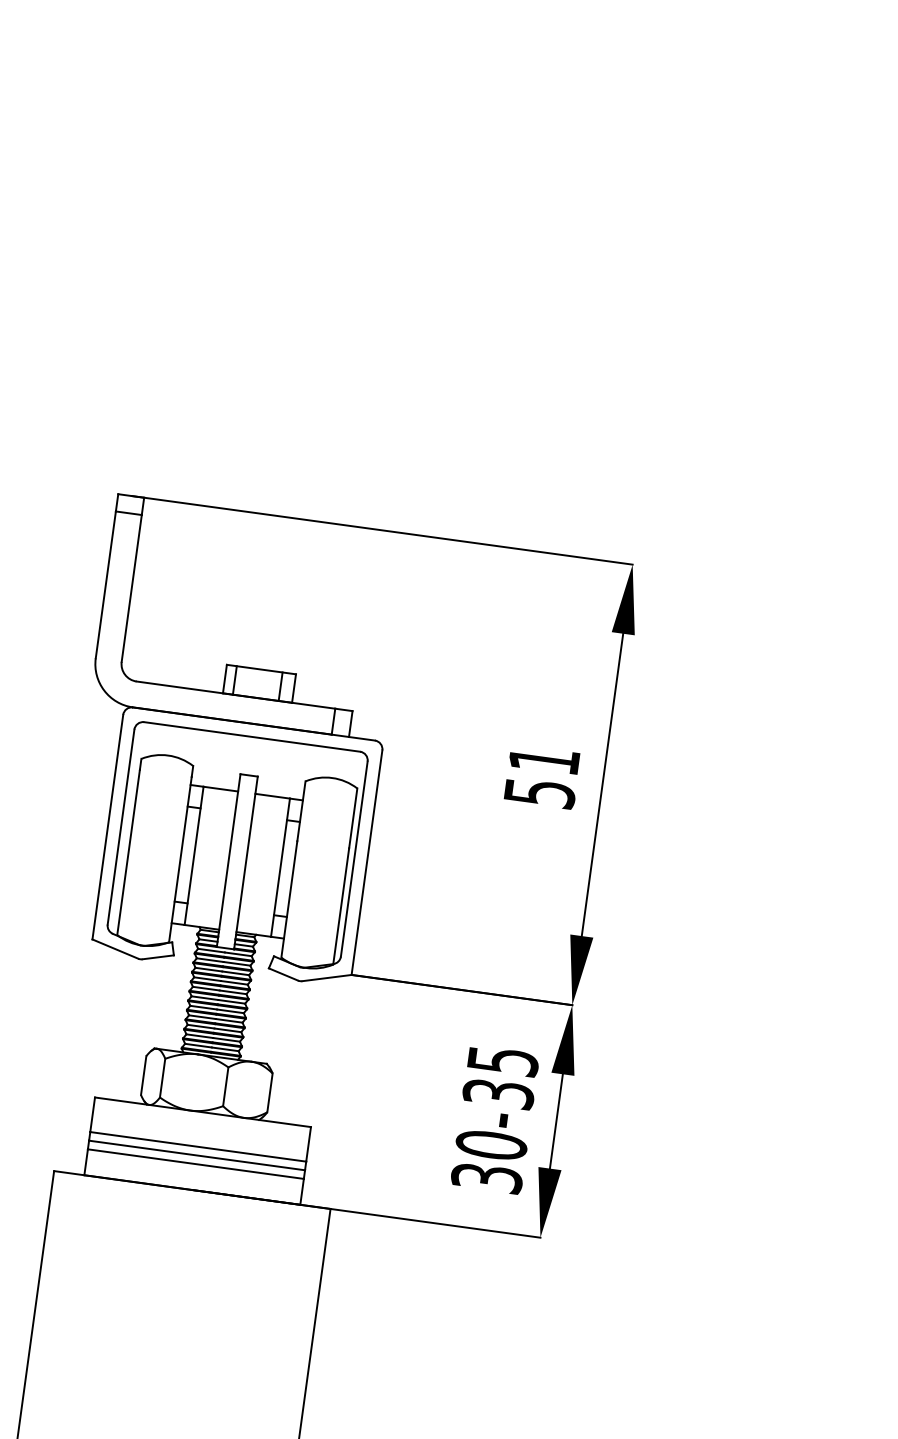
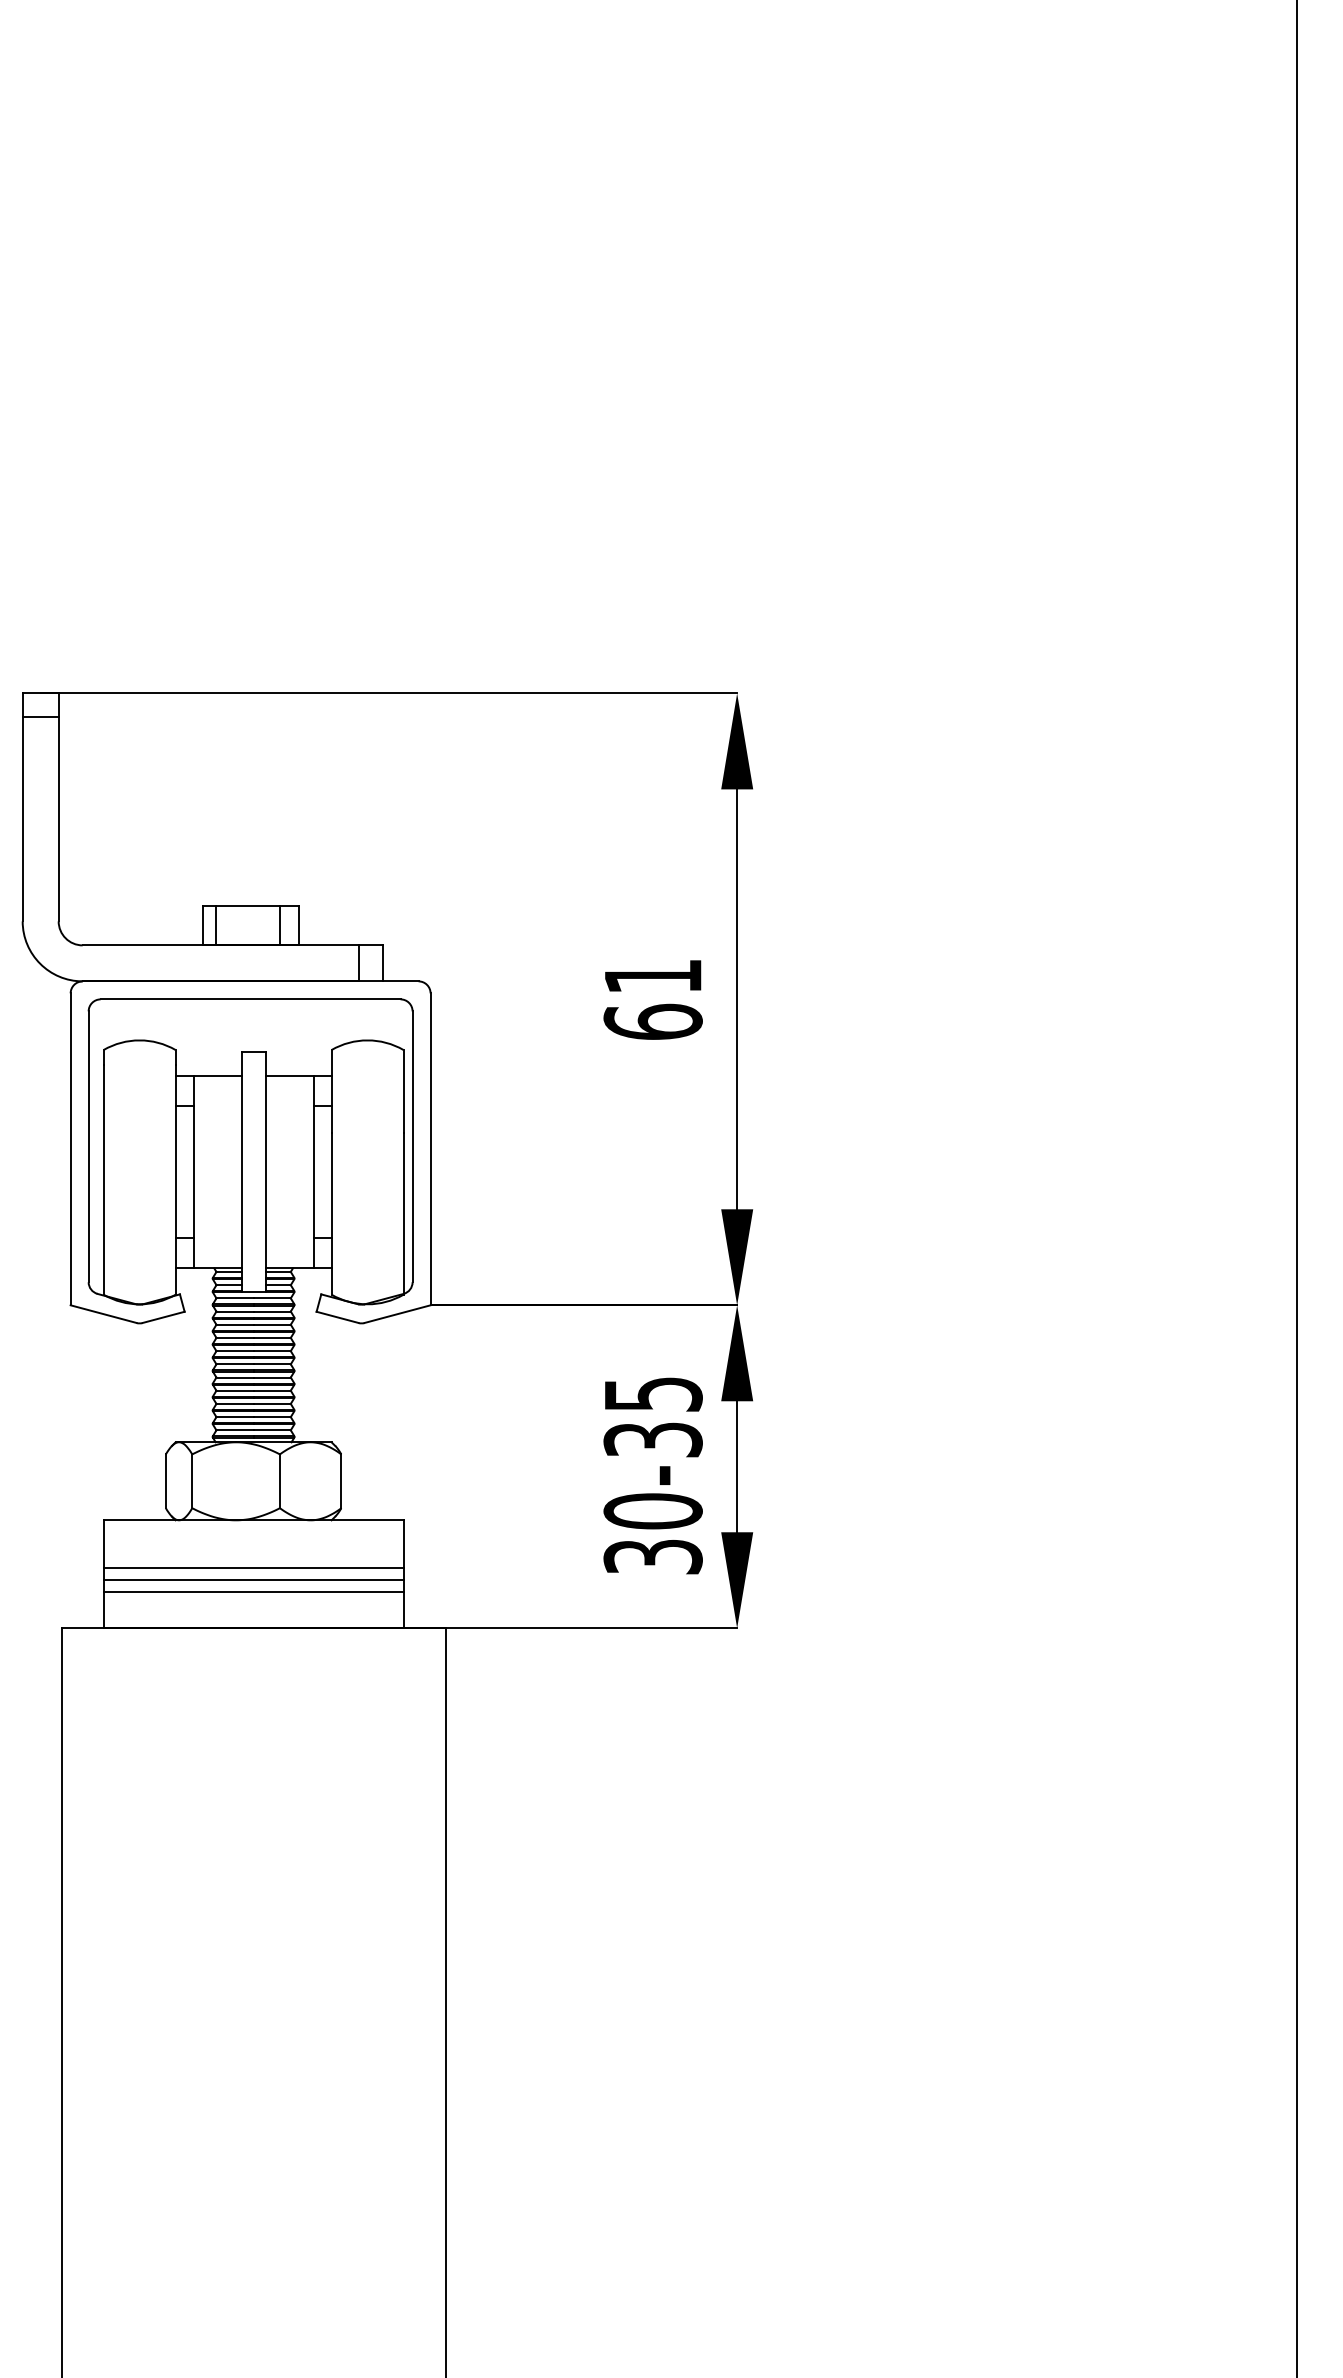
text: (539, 792) -> (652, 1021), 51 -> 61

